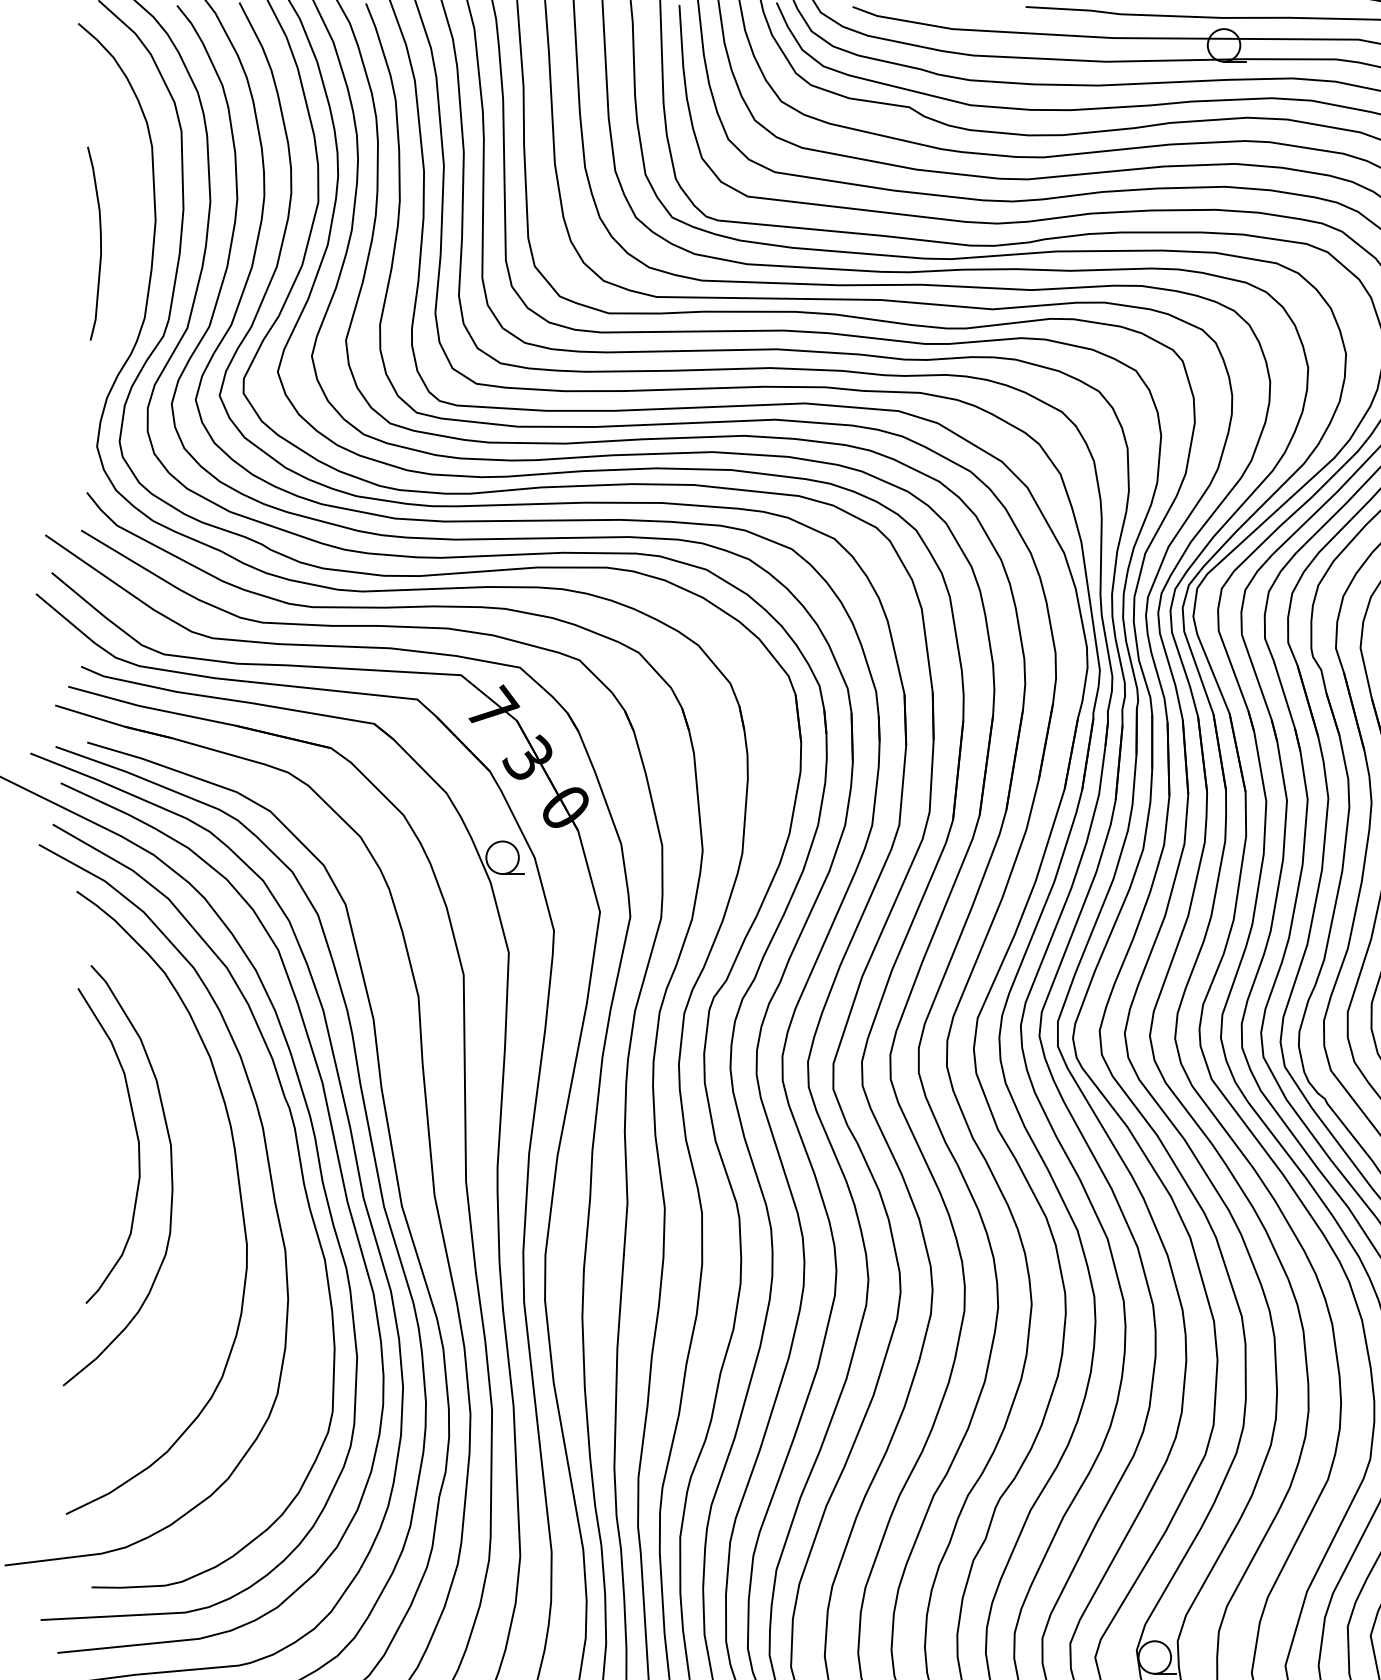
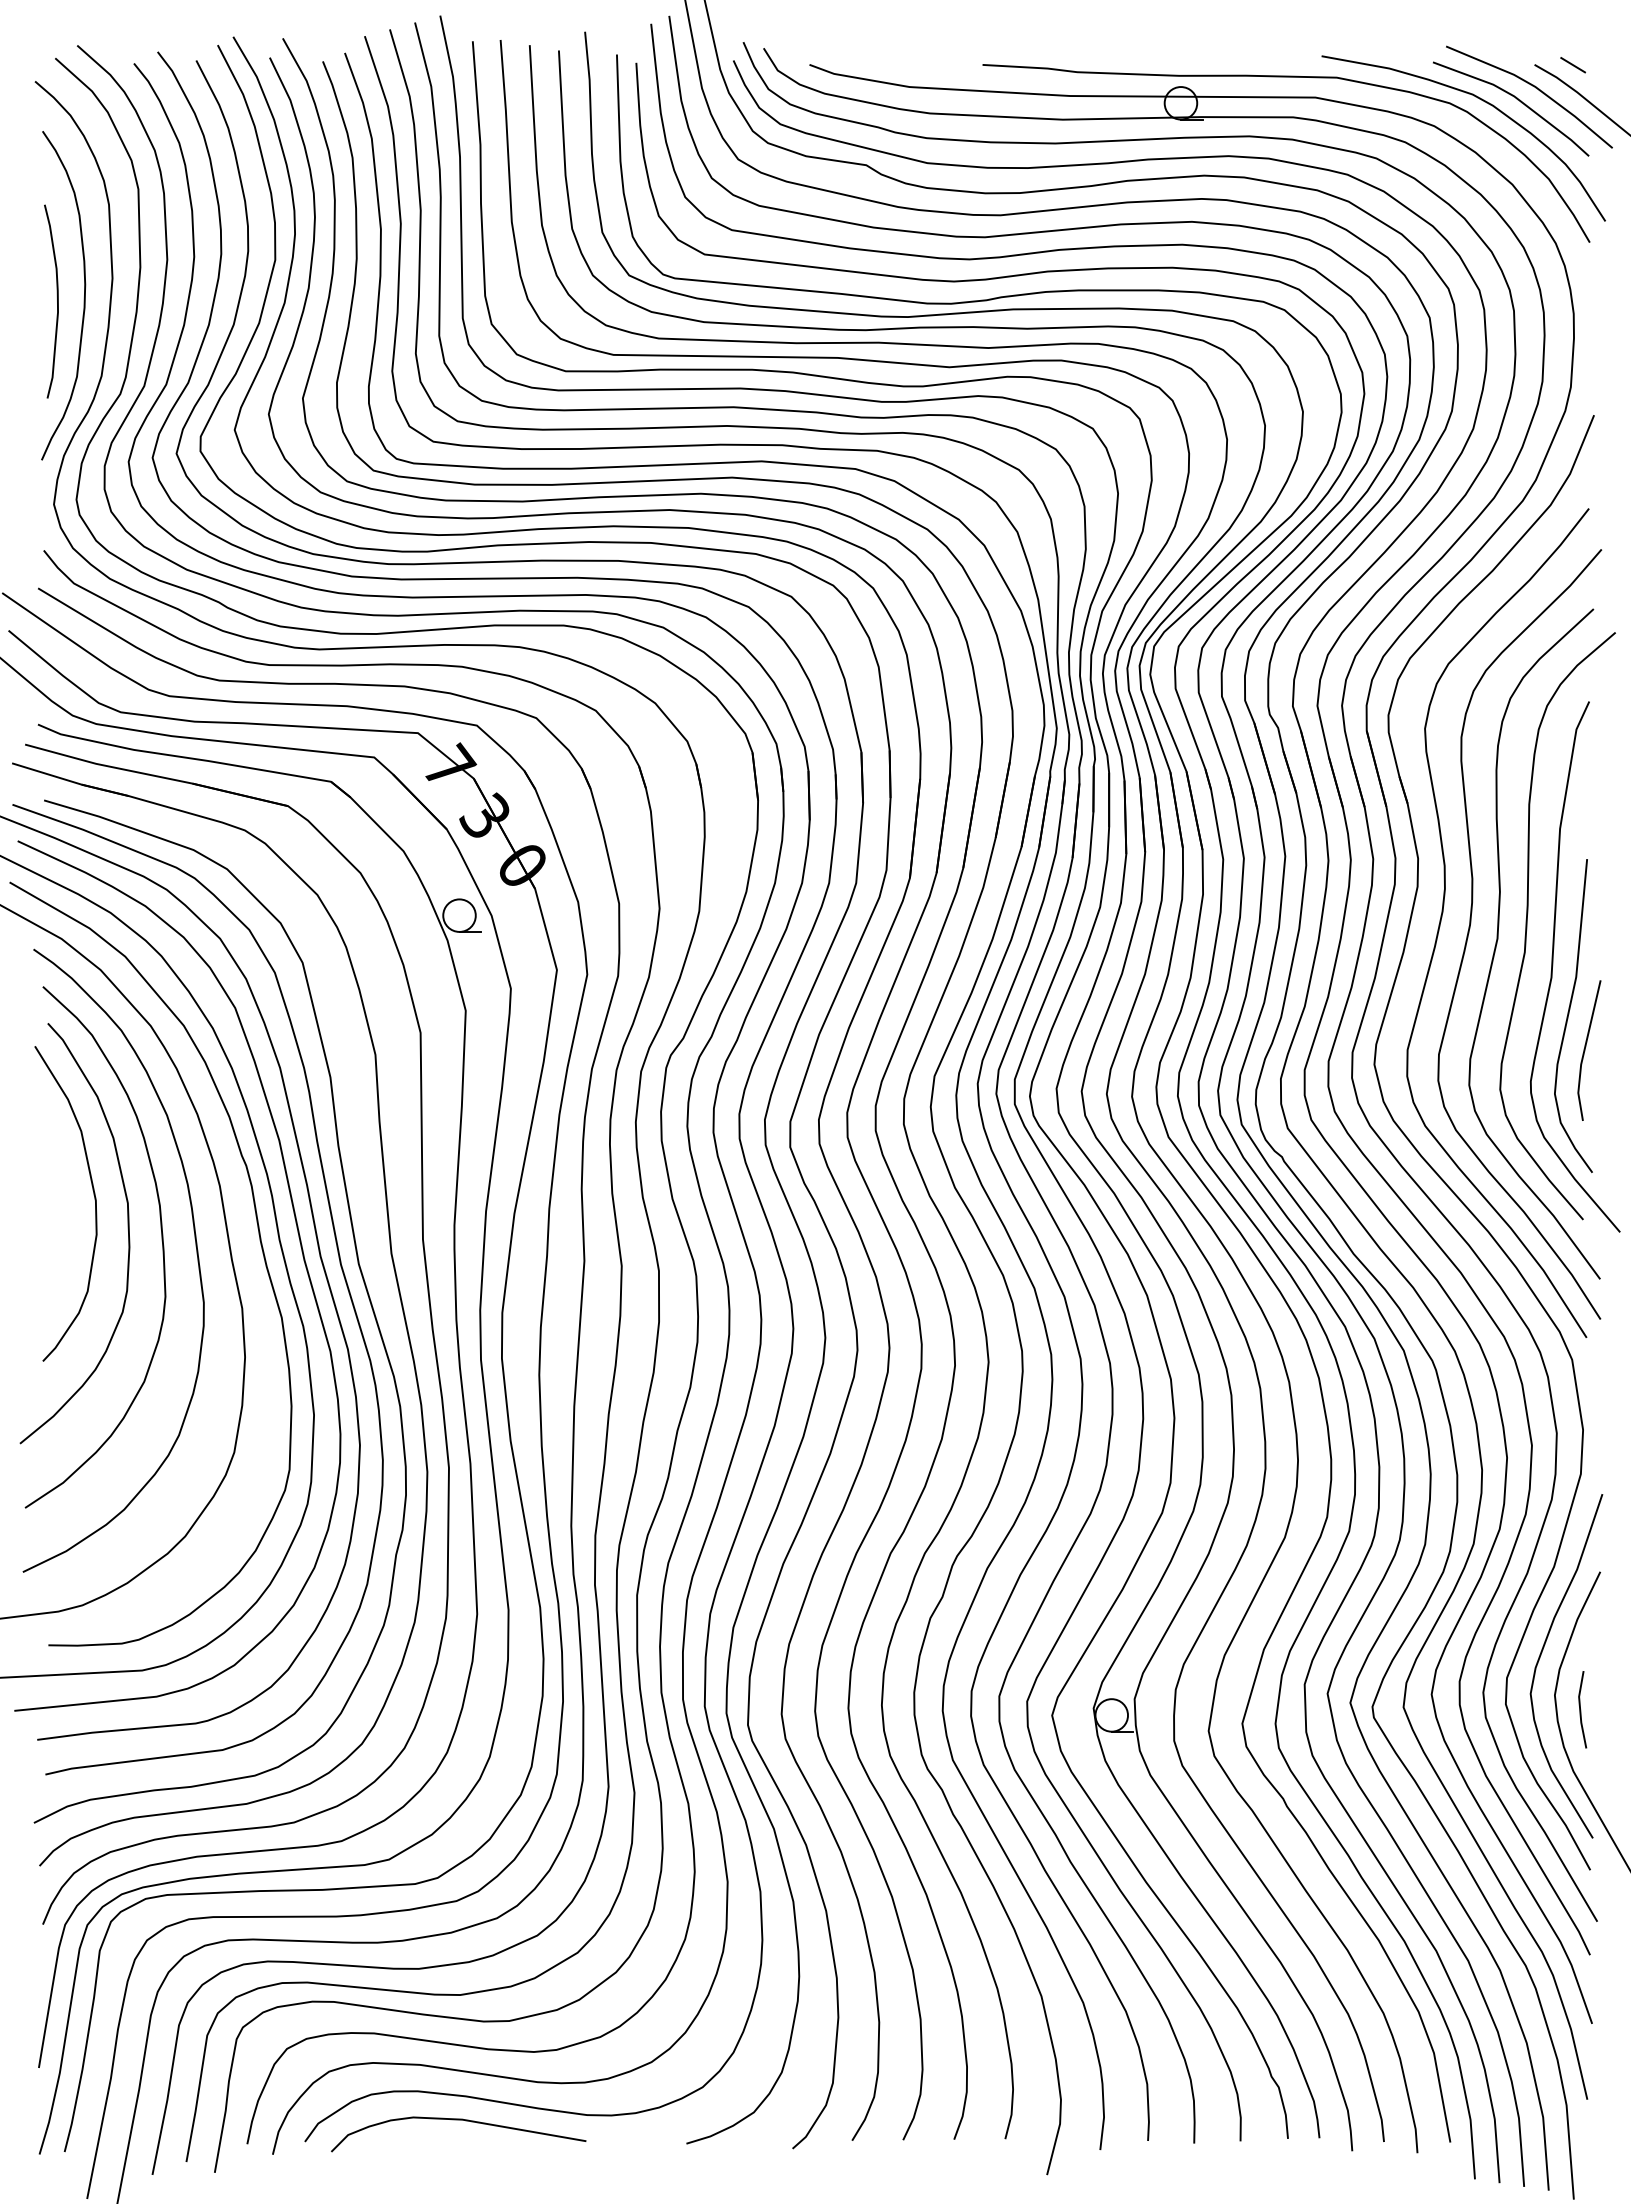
curve: (126, 240) -> (83, 298), added
curve: (204, 1182) -> (161, 1240), added

